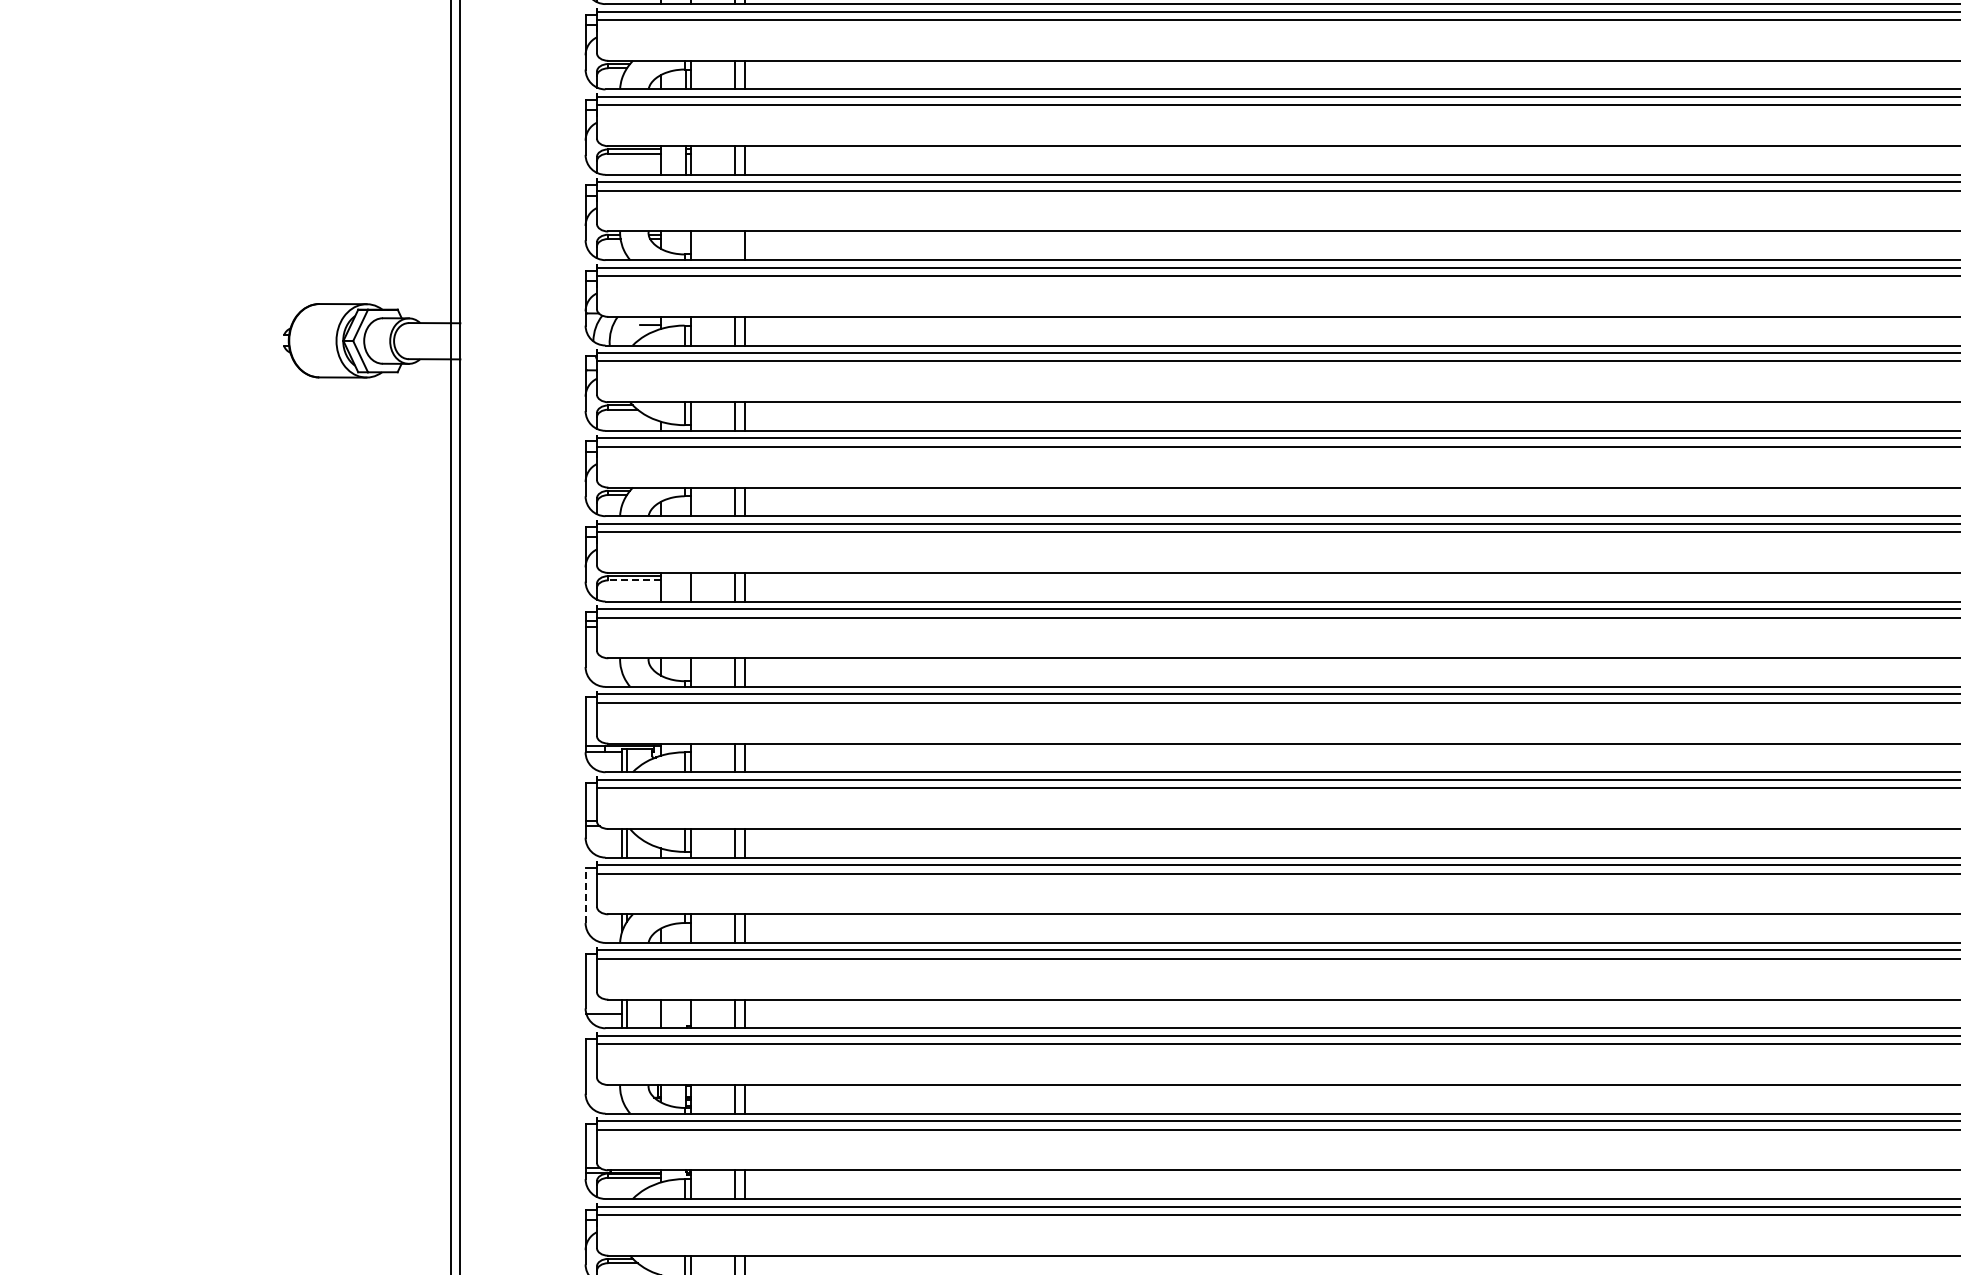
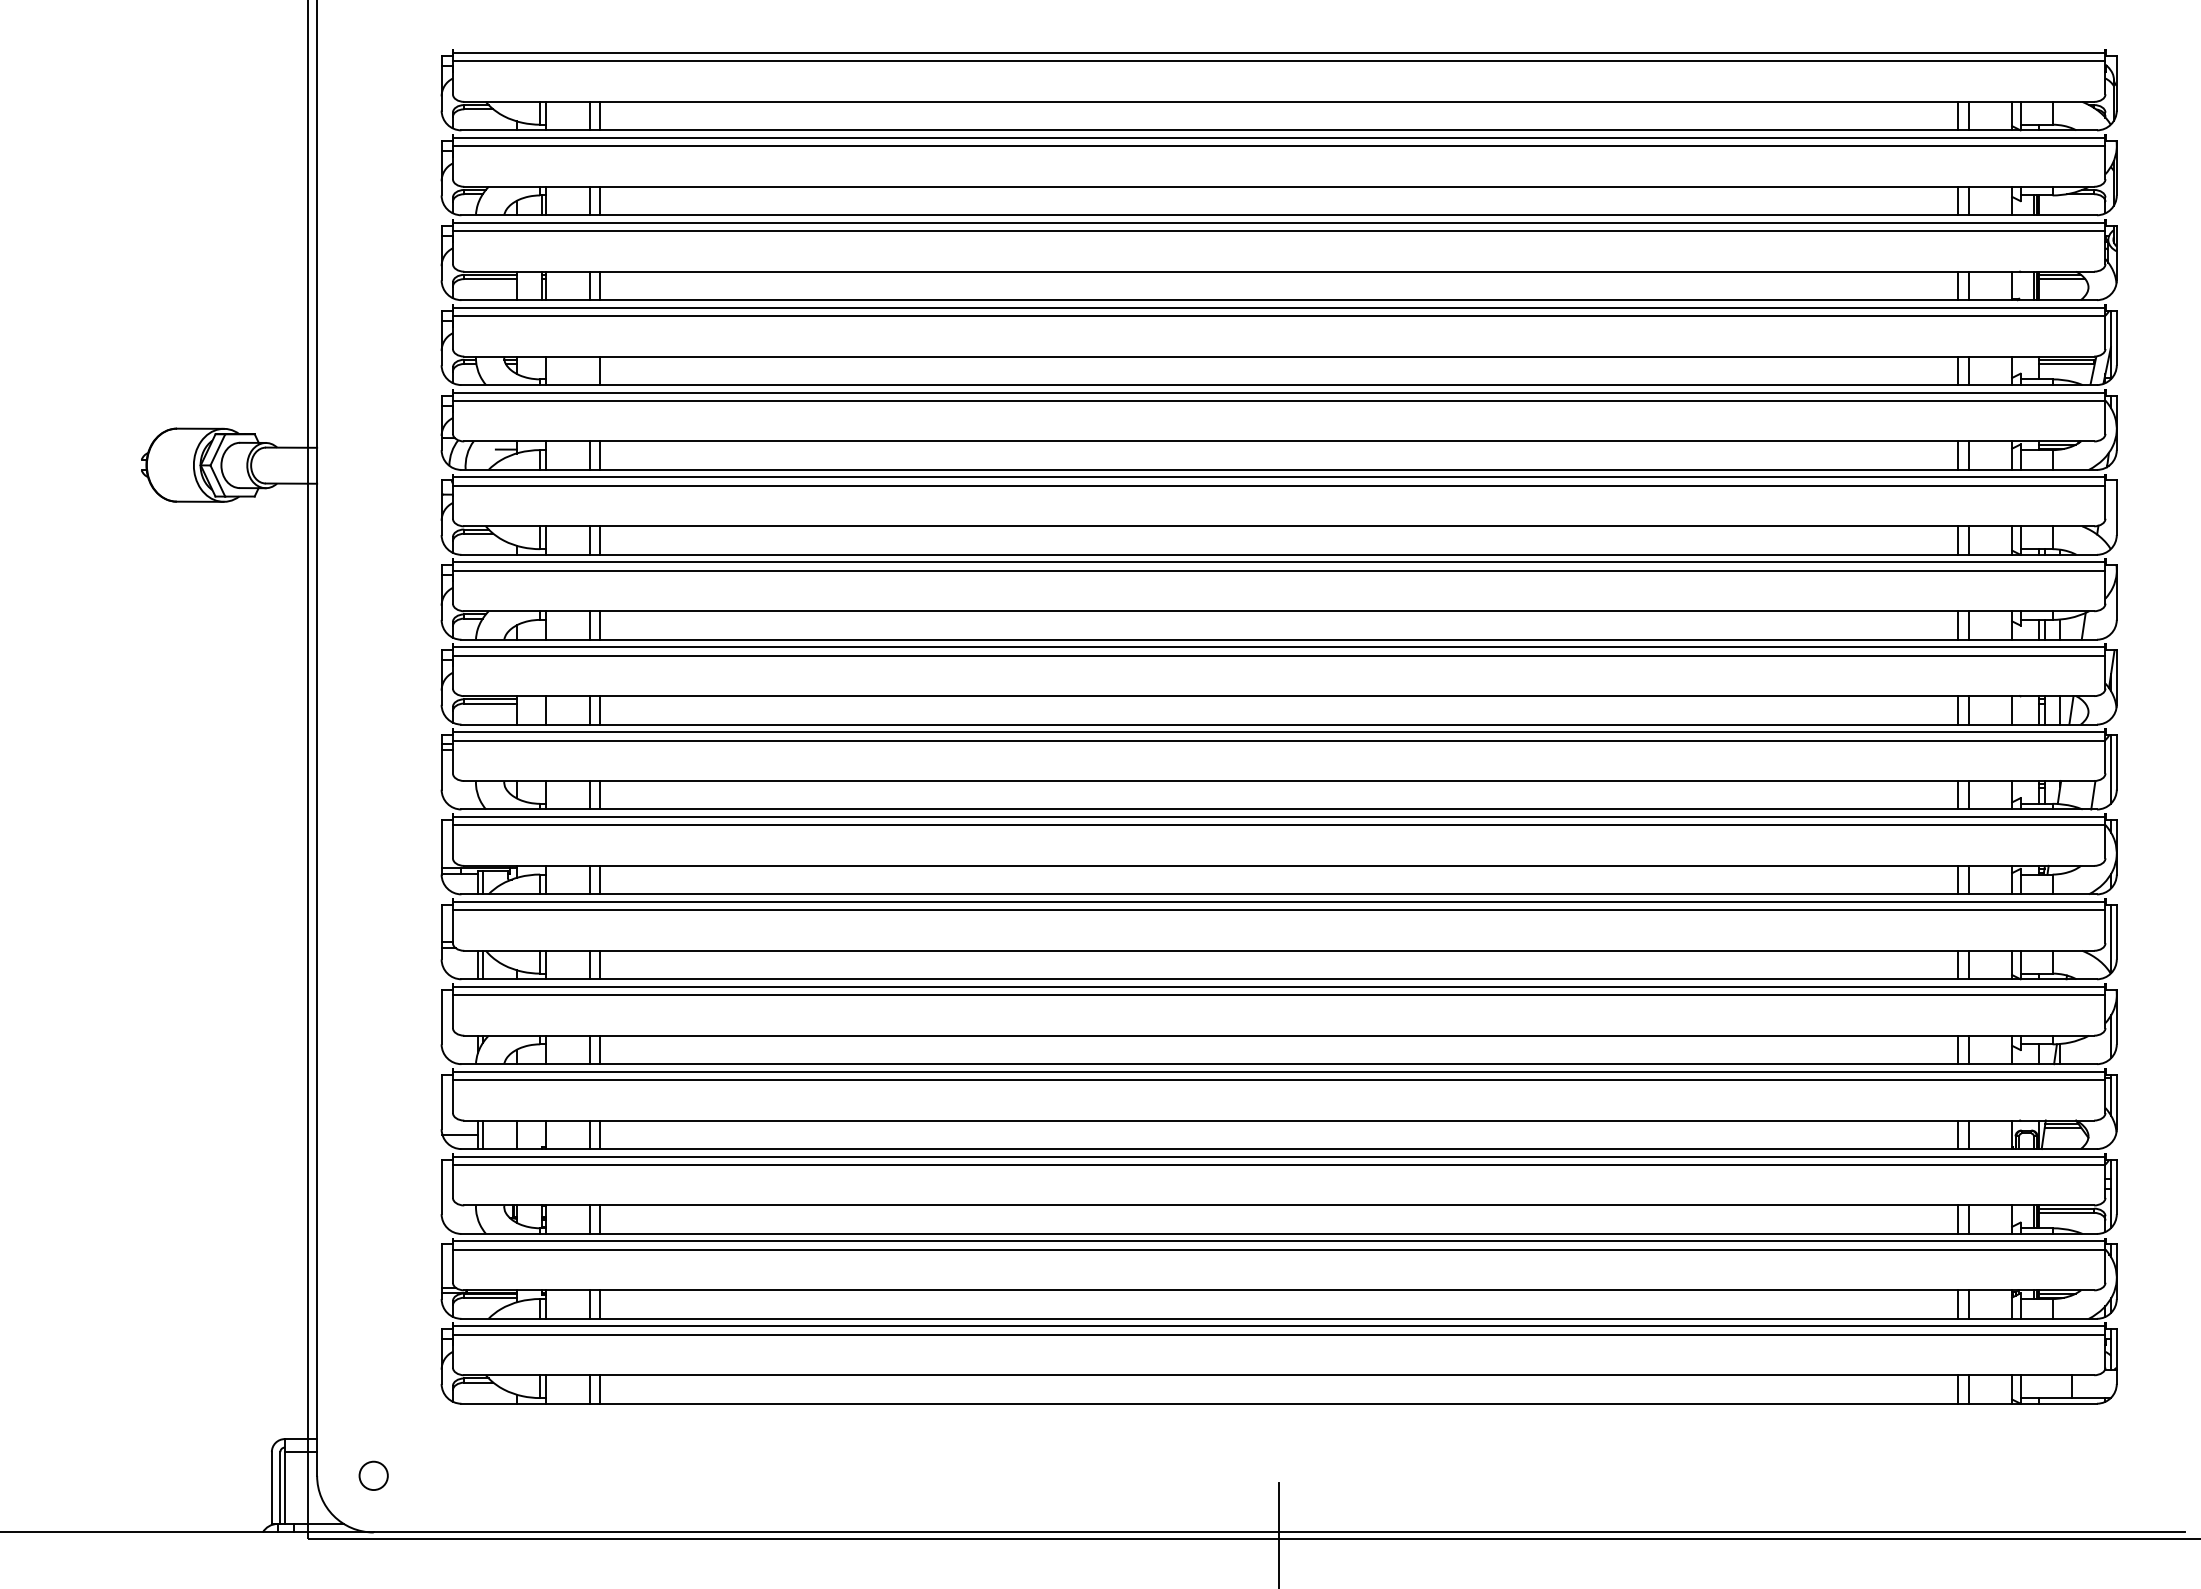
line: (633, 580) -> (489, 703), dashed -> solid
line: (585, 895) -> (441, 1016), dashed -> solid

